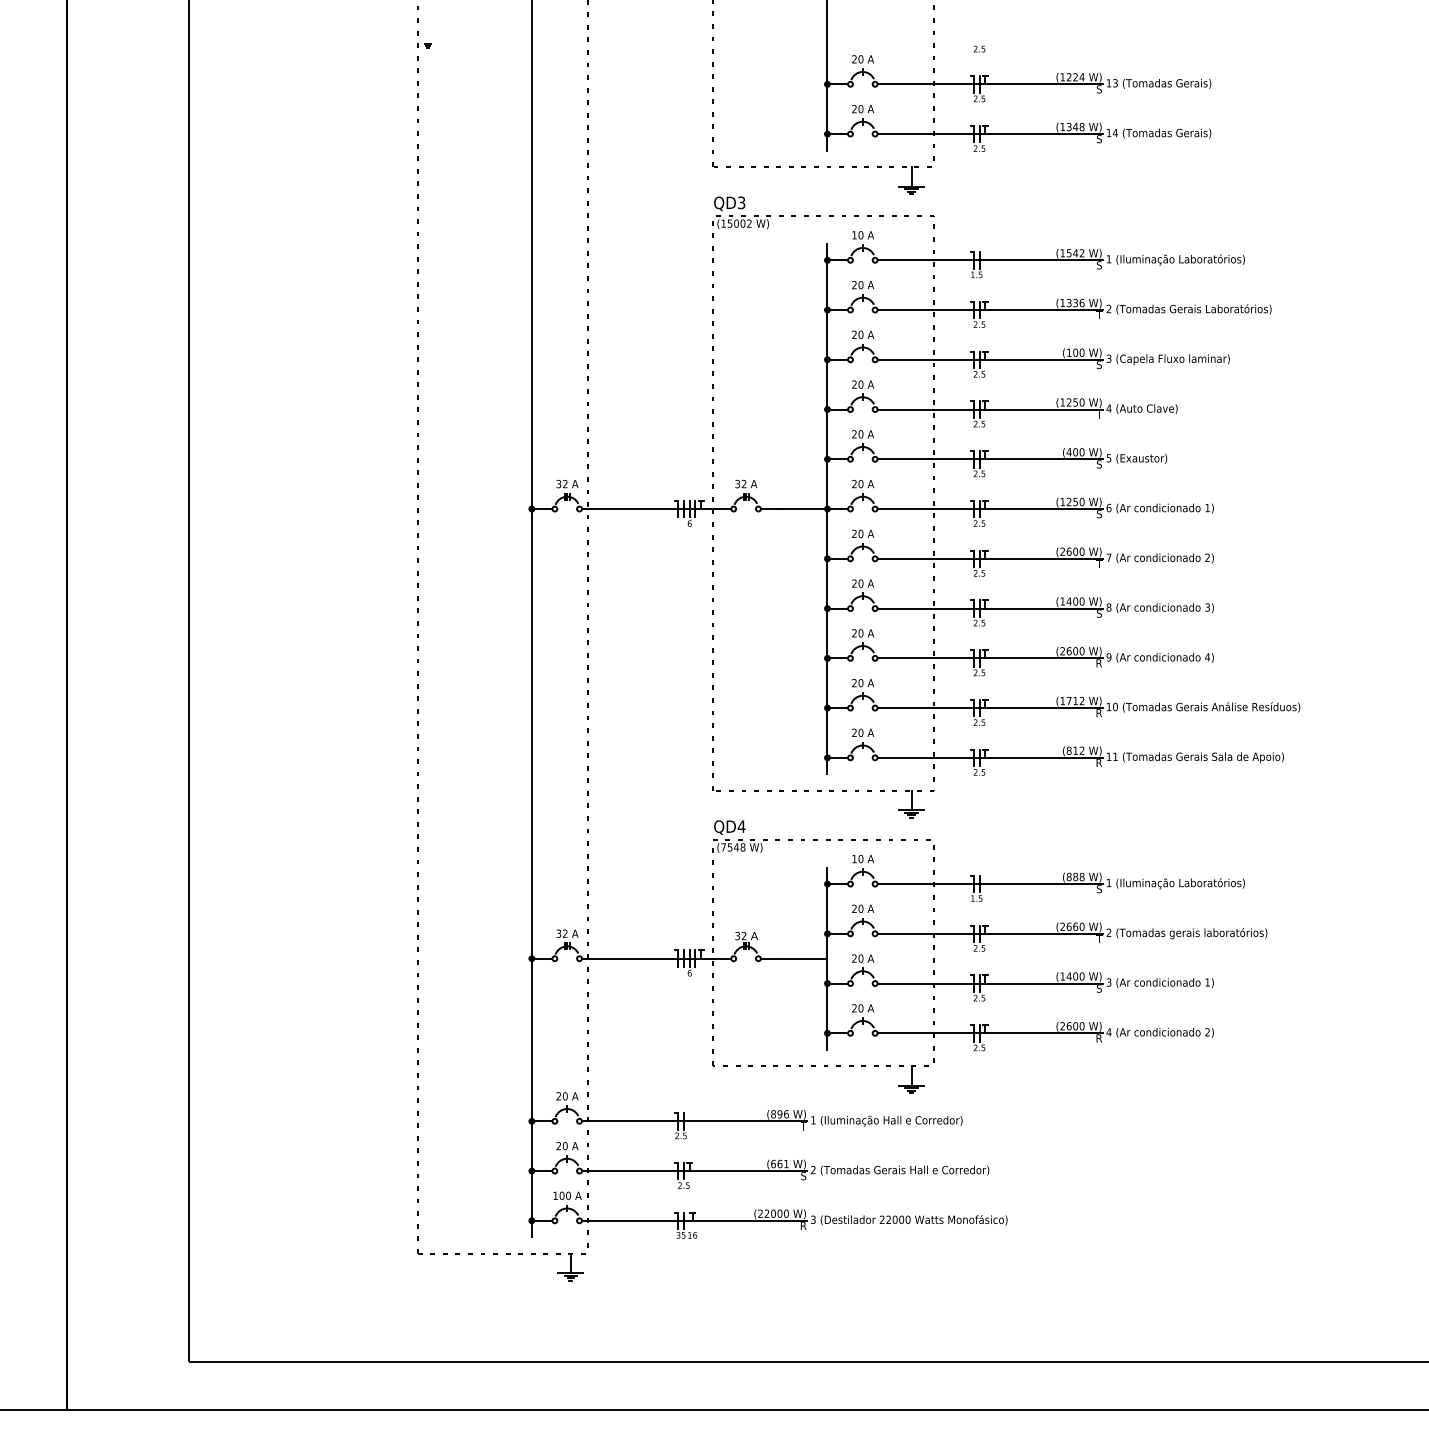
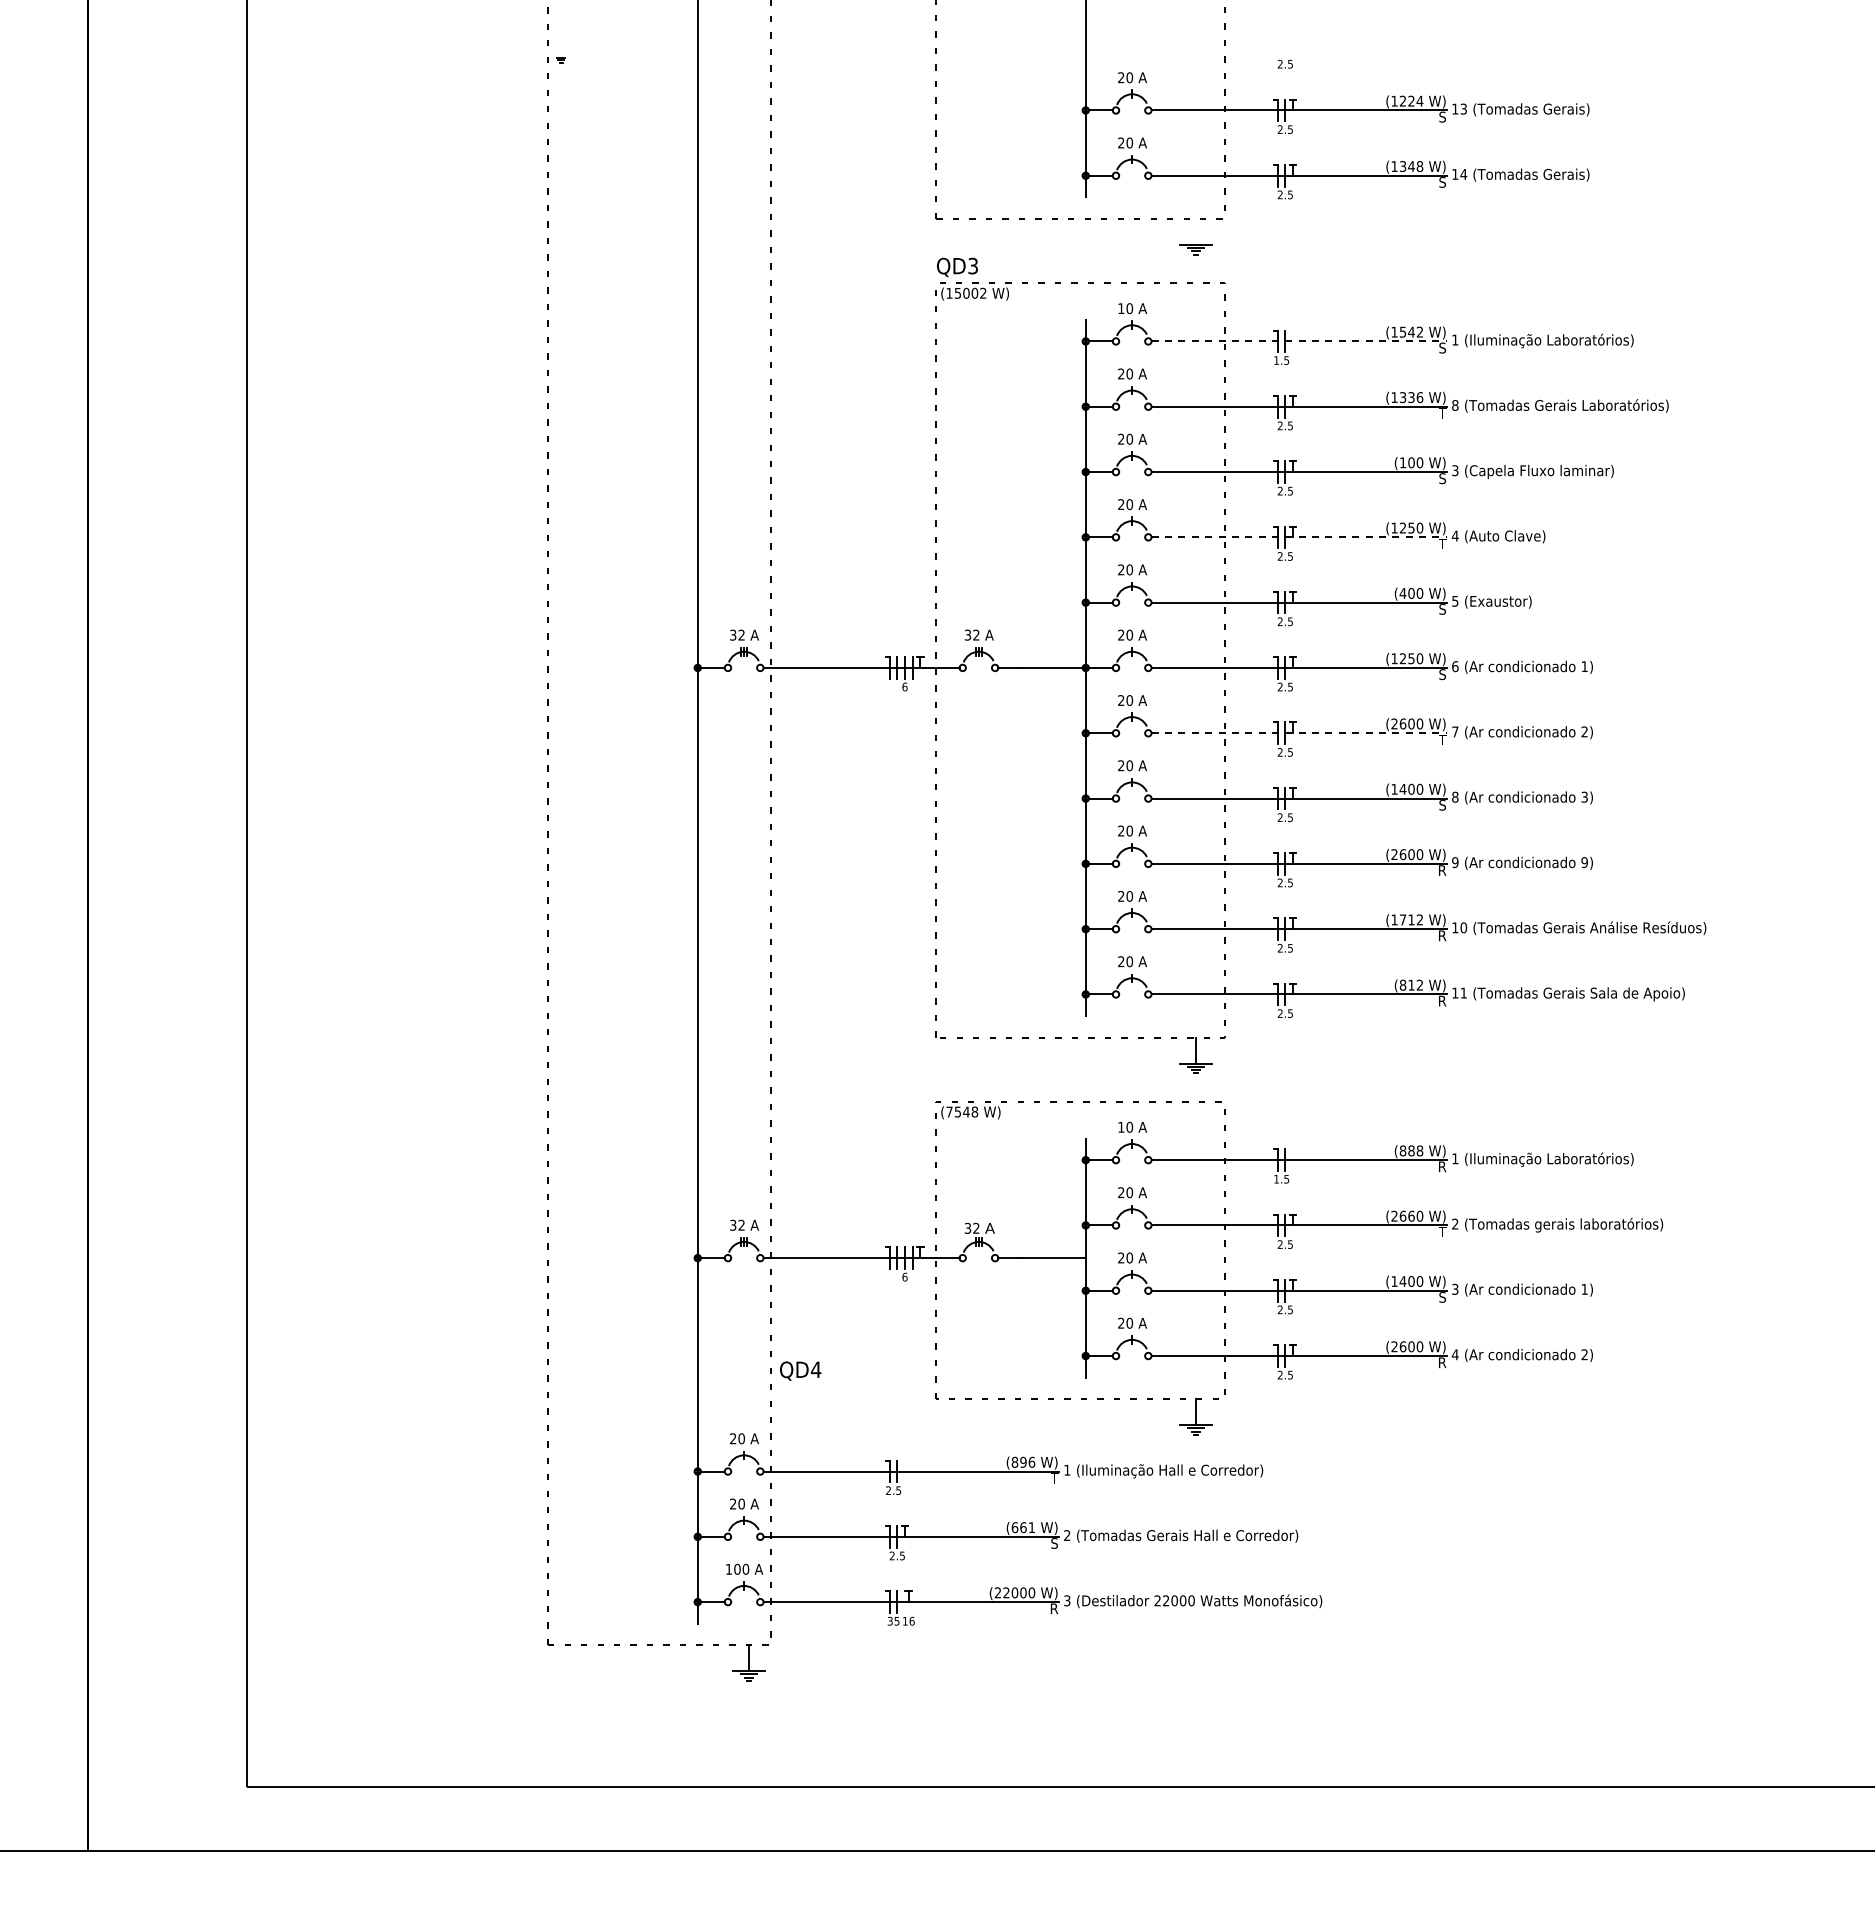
line: (911, 176) -> (1196, 231), removed
line: (990, 260) -> (1299, 341), solid -> dashed
text: (1109, 309) -> (1455, 405), 2 -> 8
line: (990, 409) -> (1299, 537), solid -> dashed
line: (990, 559) -> (1299, 733), solid -> dashed
text: (1207, 657) -> (1584, 862), 4) -> 9)
text: (729, 827) -> (800, 1370), moved
text: (1099, 888) -> (1442, 1166), S -> R

